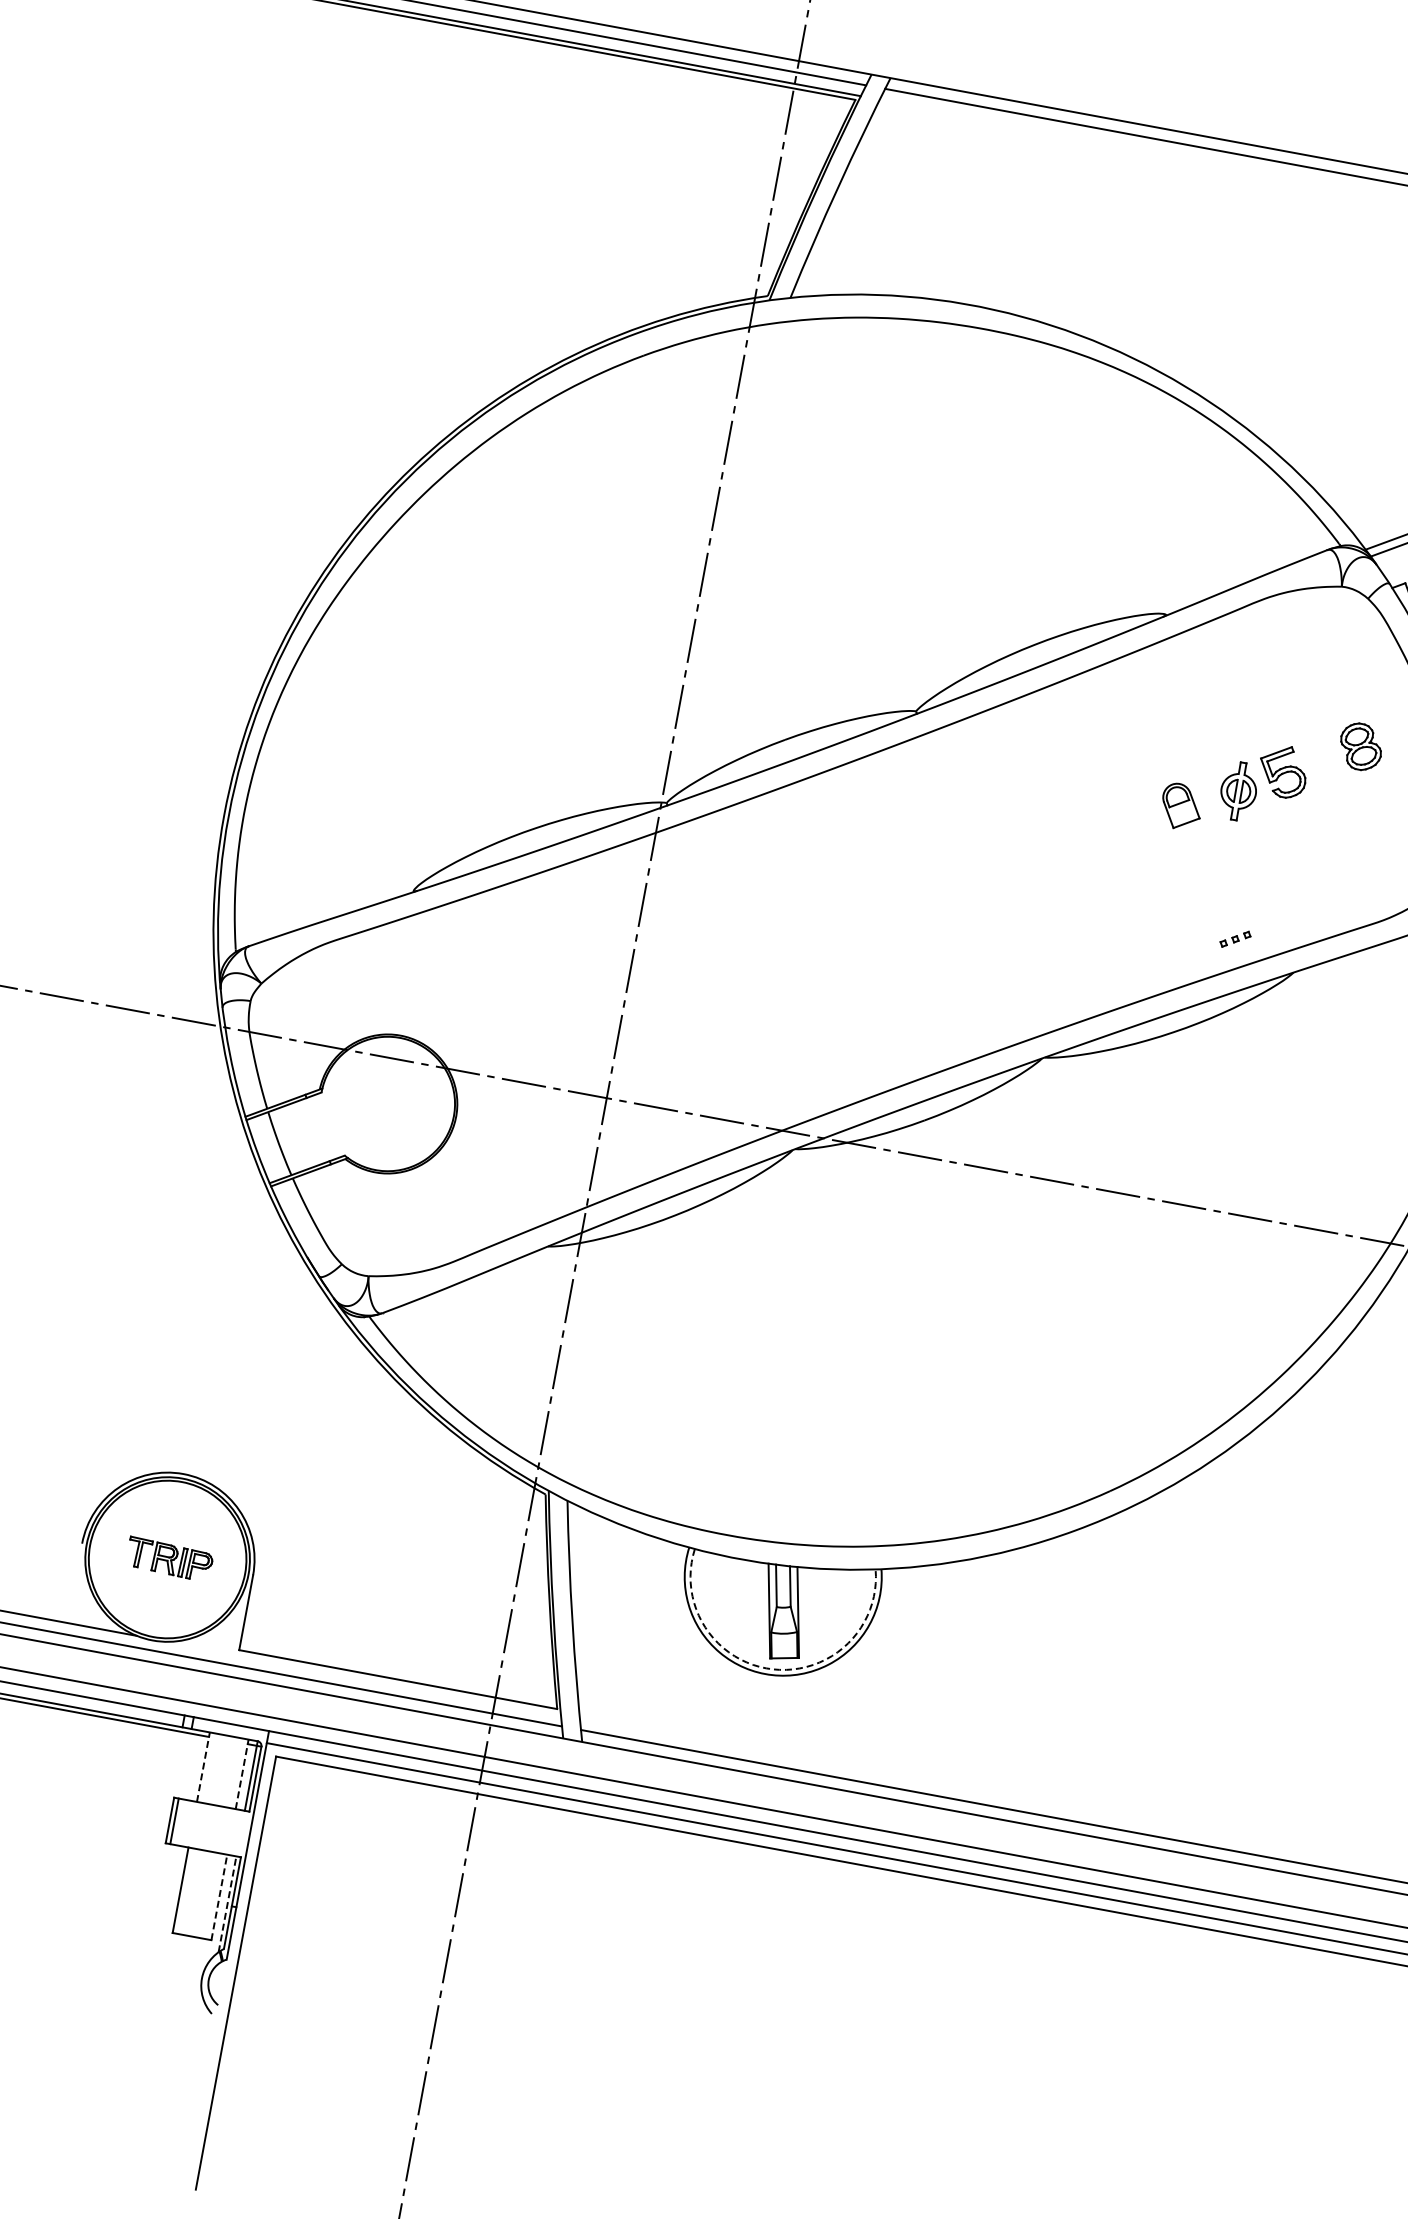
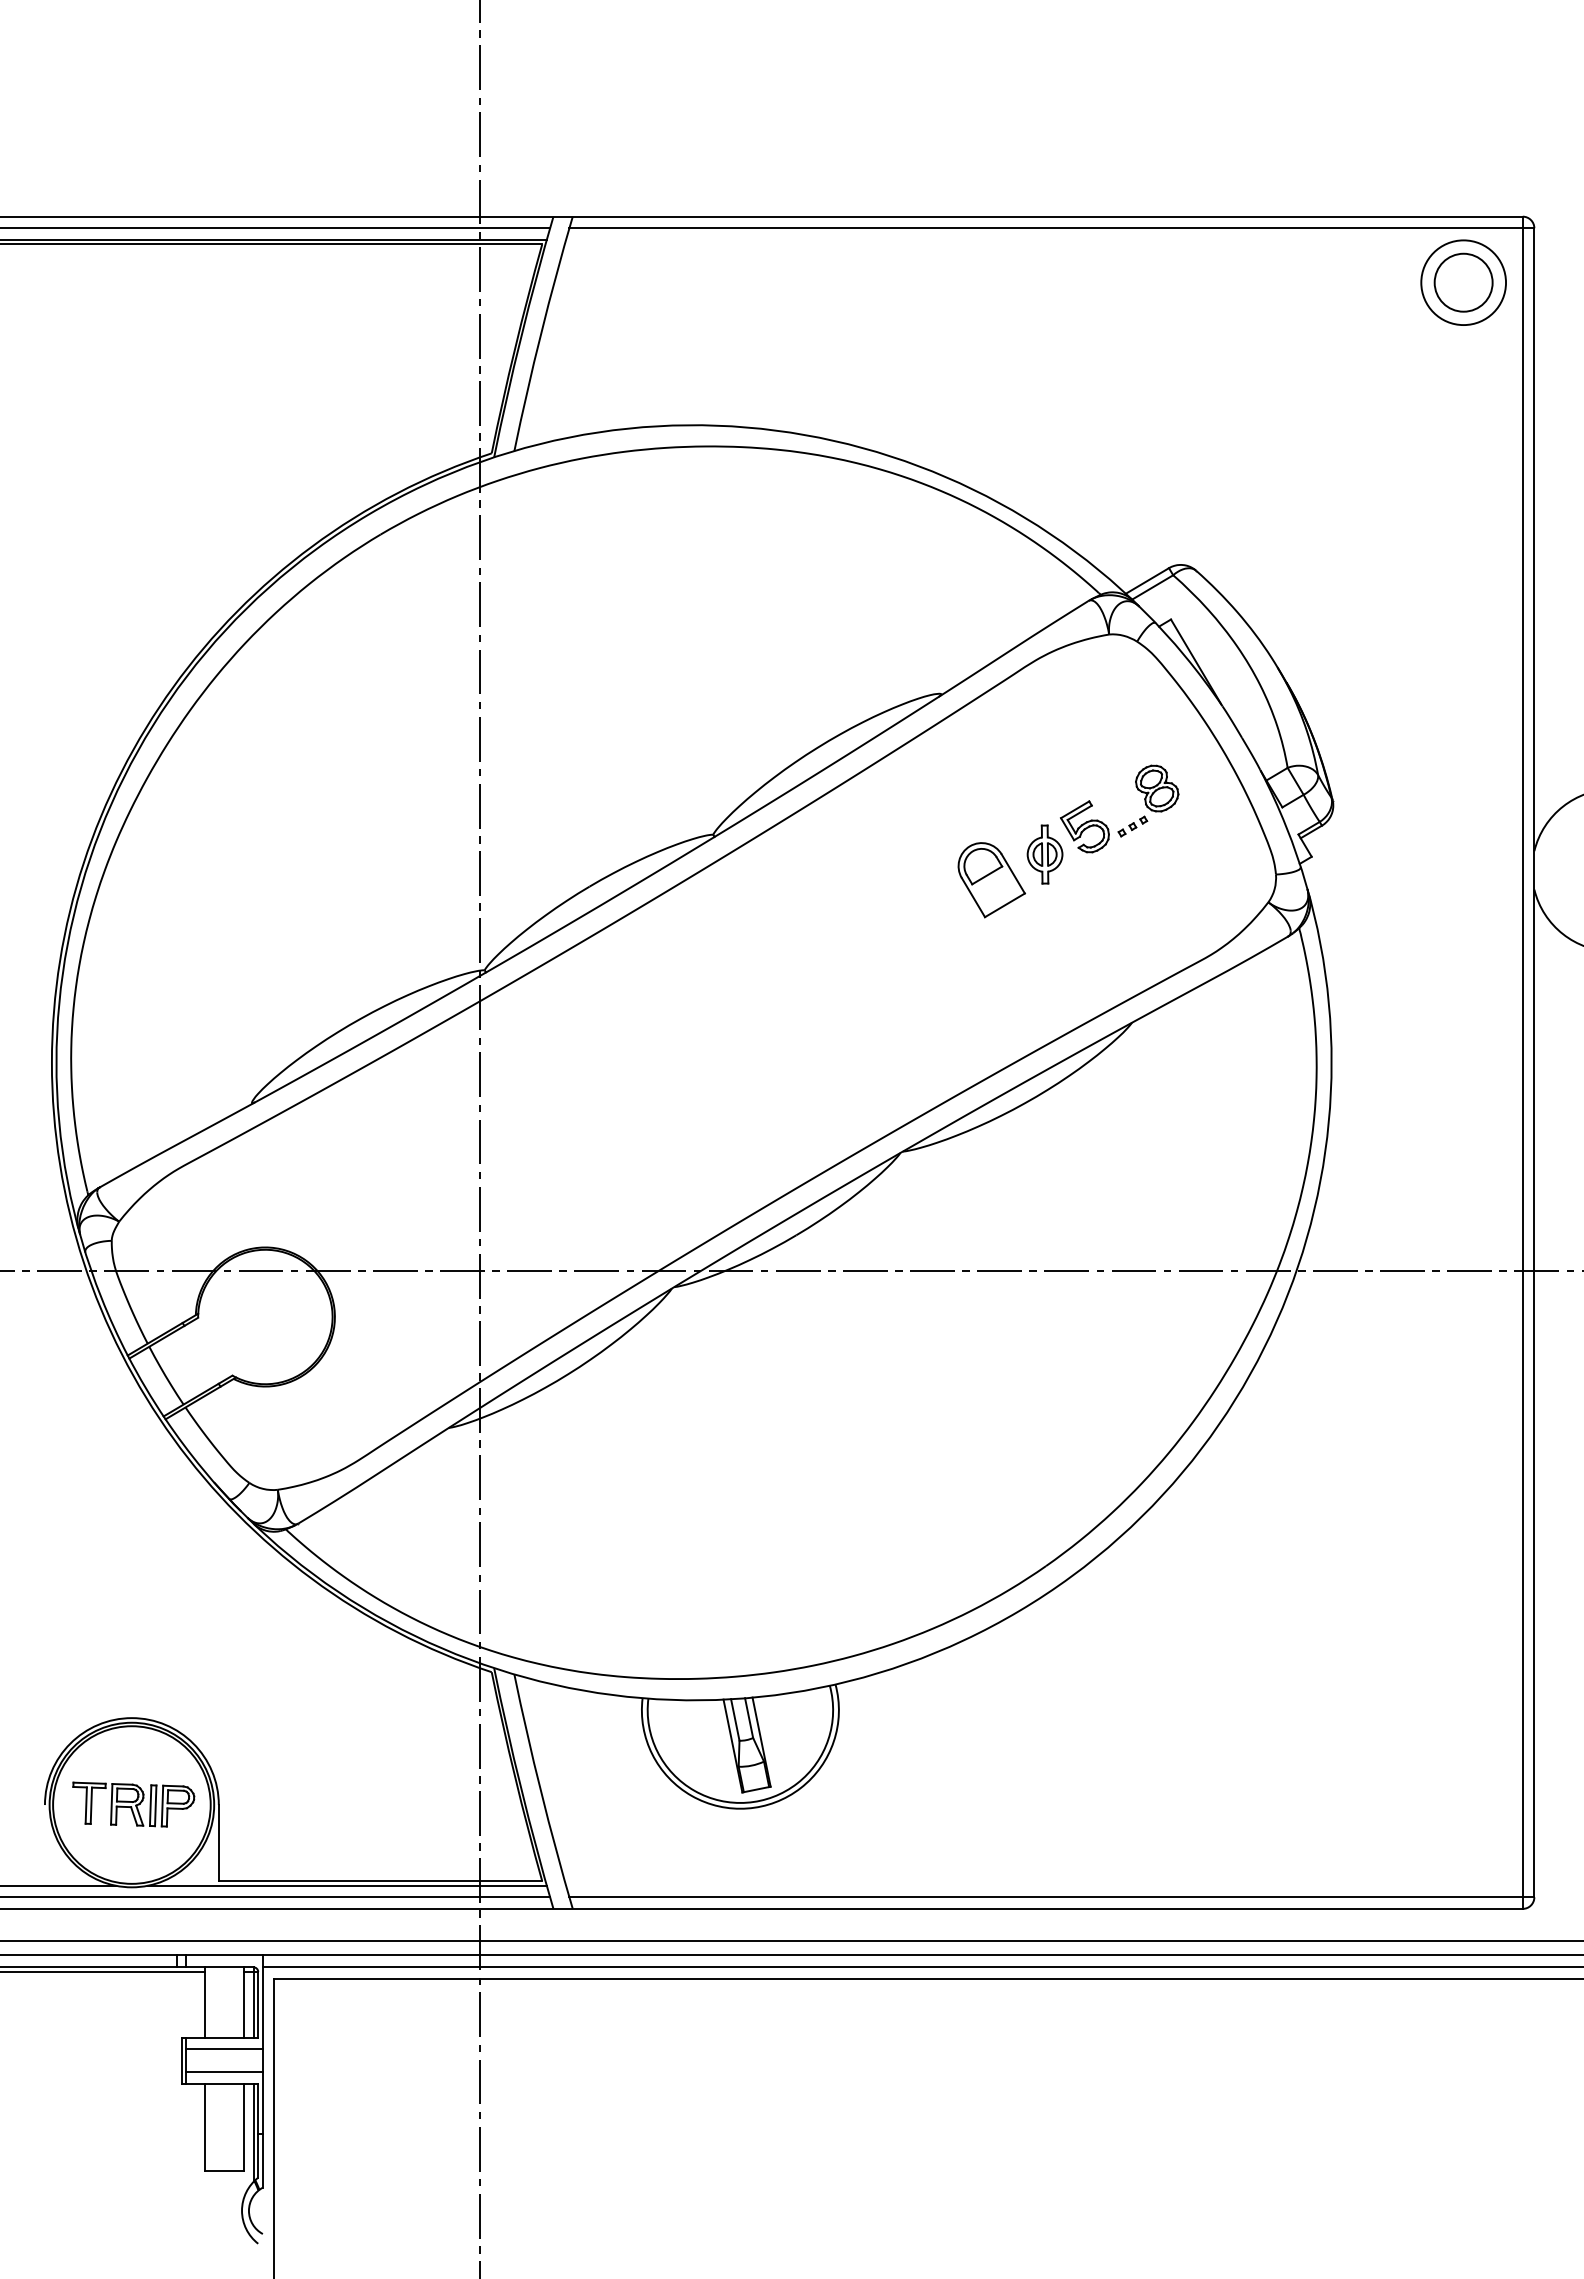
part: (1181, 807) -> (991, 880), size x1.67
part: (1235, 939) -> (1132, 826), moved
part: (169, 1559) -> (133, 1804), size x1.43
arc: (773, 1669) -> (747, 1802), dashed -> solid
line: (364, 1677) -> (347, 1885), added
line: (203, 1766) -> (204, 2002), dashed -> solid
line: (242, 1774) -> (244, 2002), dashed -> solid
line: (214, 1815) -> (224, 2048), added
line: (210, 1838) -> (224, 2071), added
line: (219, 1897) -> (244, 2127), dashed -> solid
line: (227, 1904) -> (253, 2133), dashed -> solid

